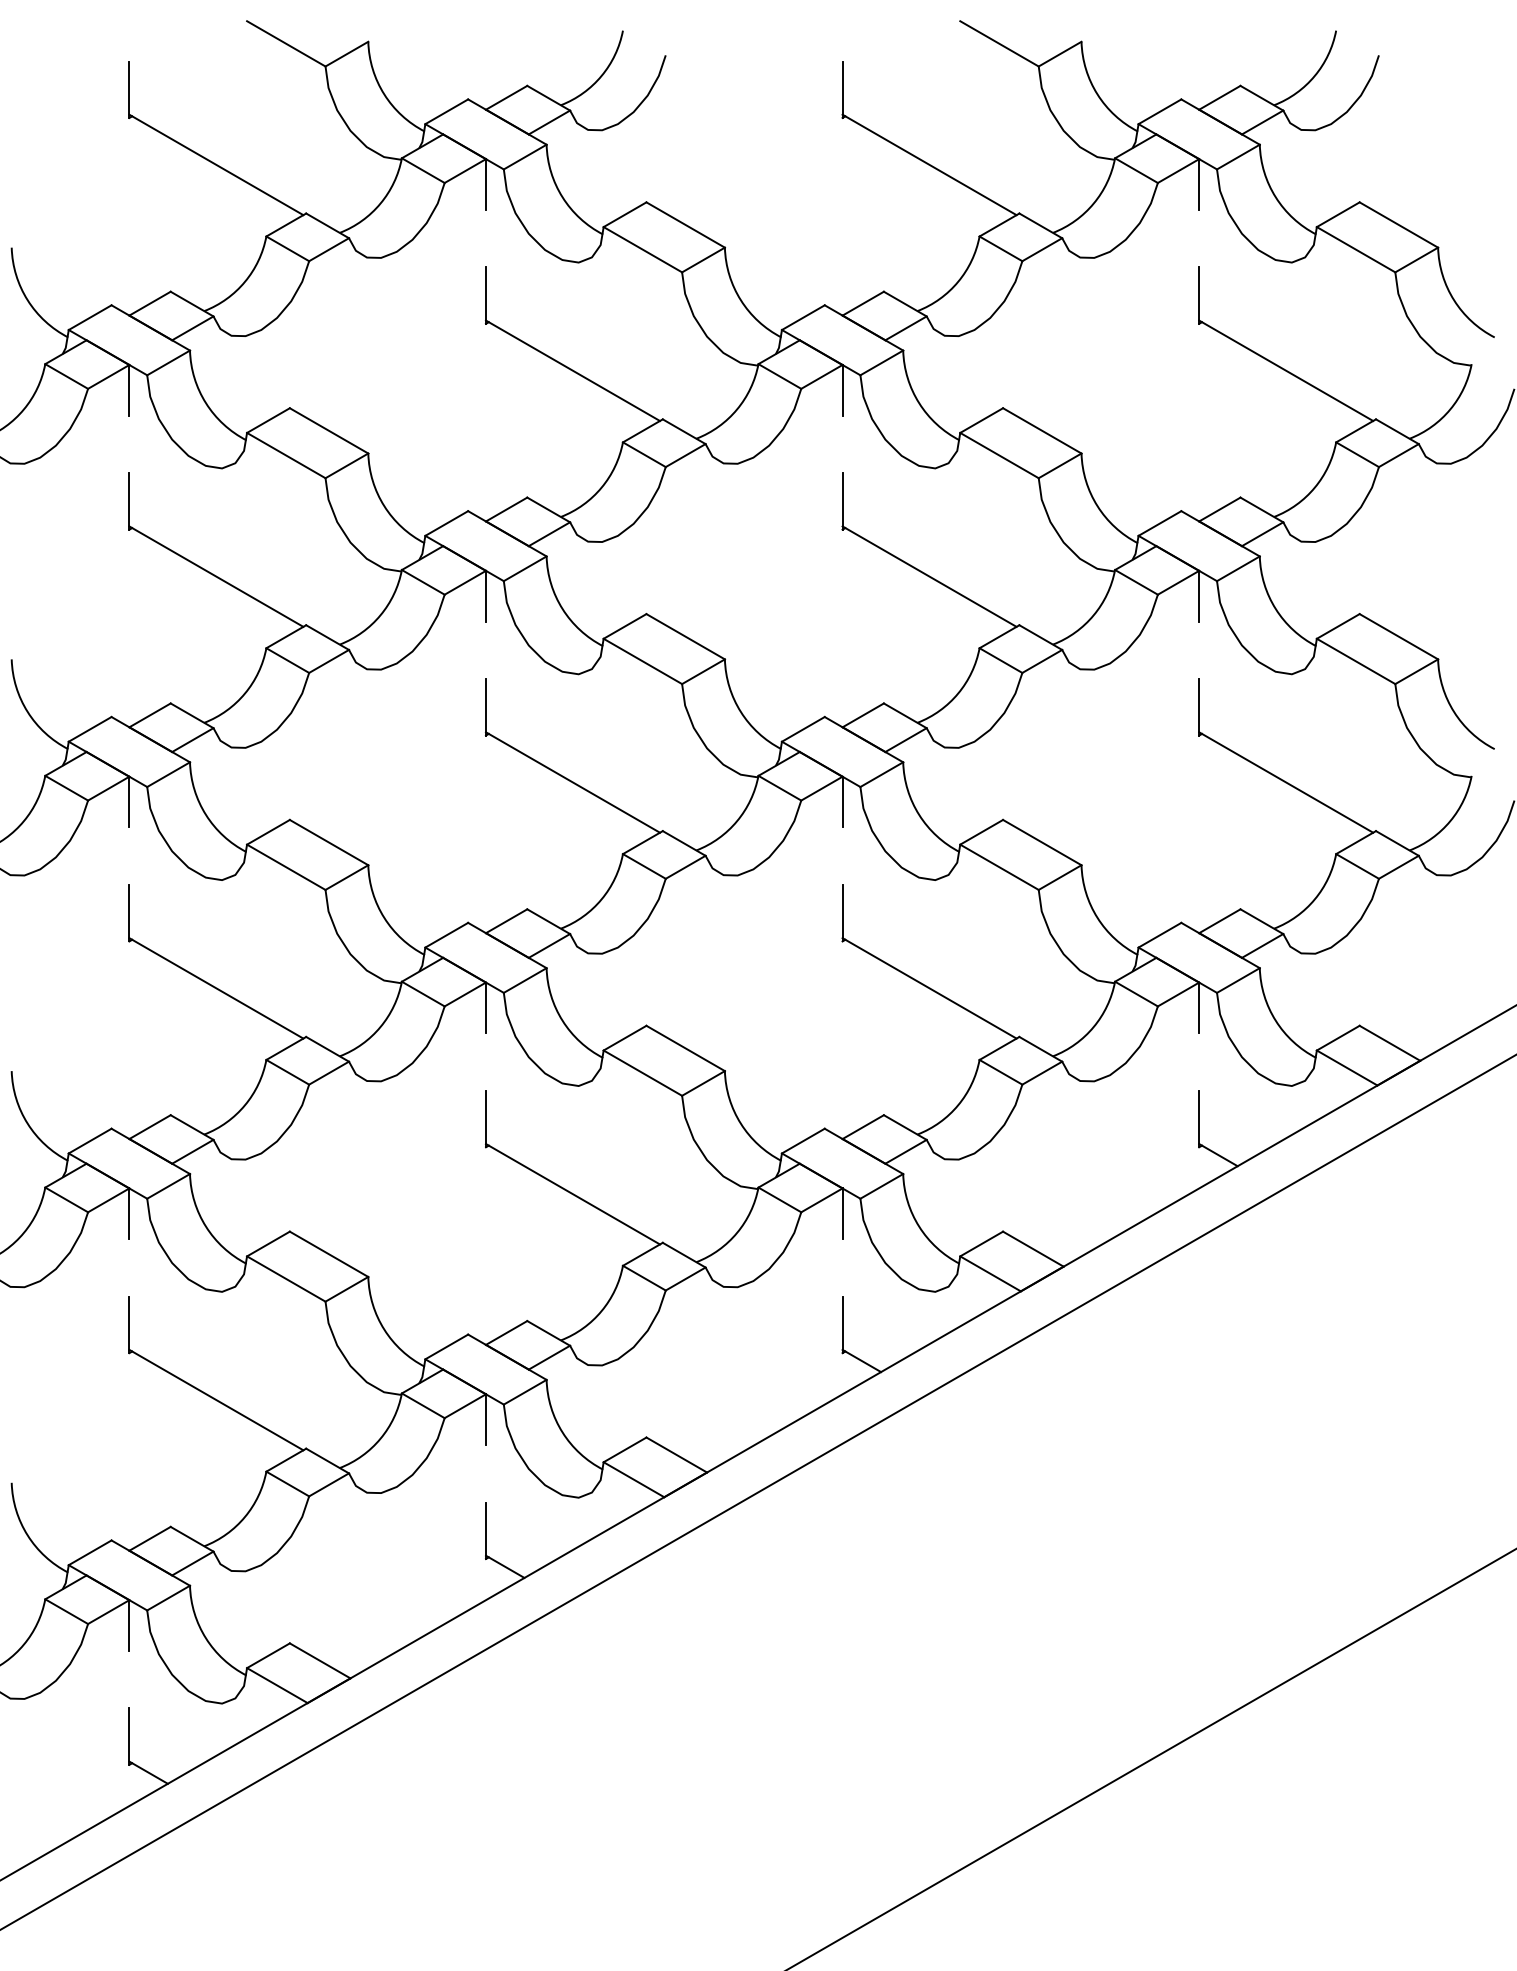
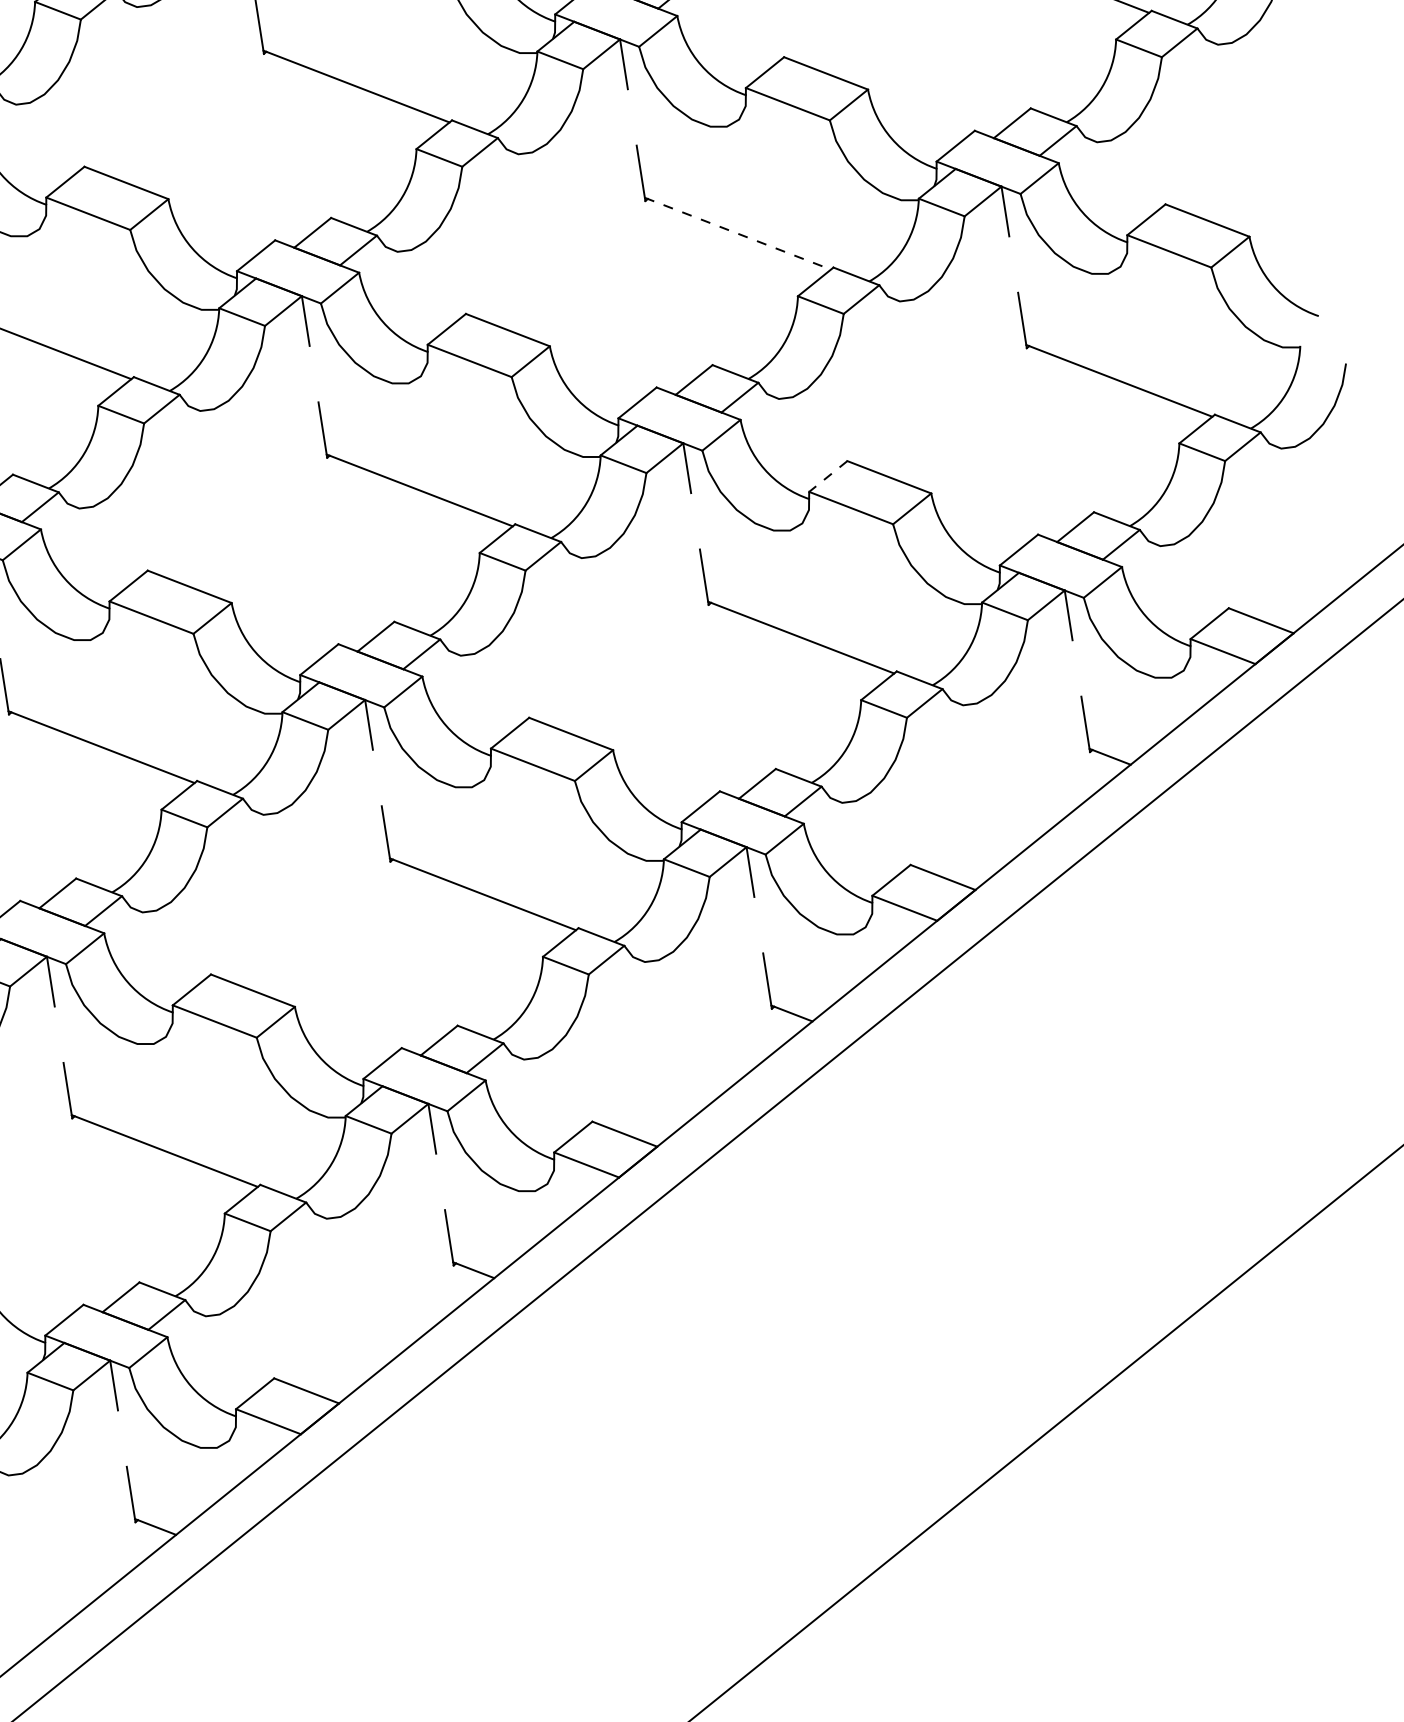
line: (930, 576) -> (738, 233), solid -> dashed
line: (981, 832) -> (828, 476), solid -> dashed

